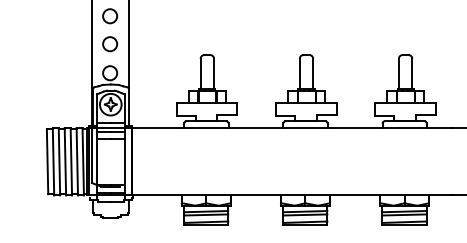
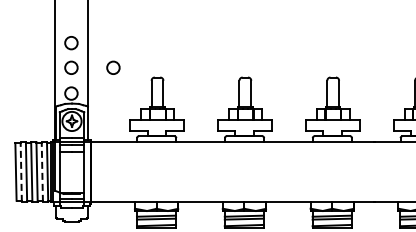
circle: (157, 43) -> (113, 67), added
line: (53, 161) -> (21, 171), solid -> dashed
line: (77, 161) -> (42, 171), solid -> dashed

